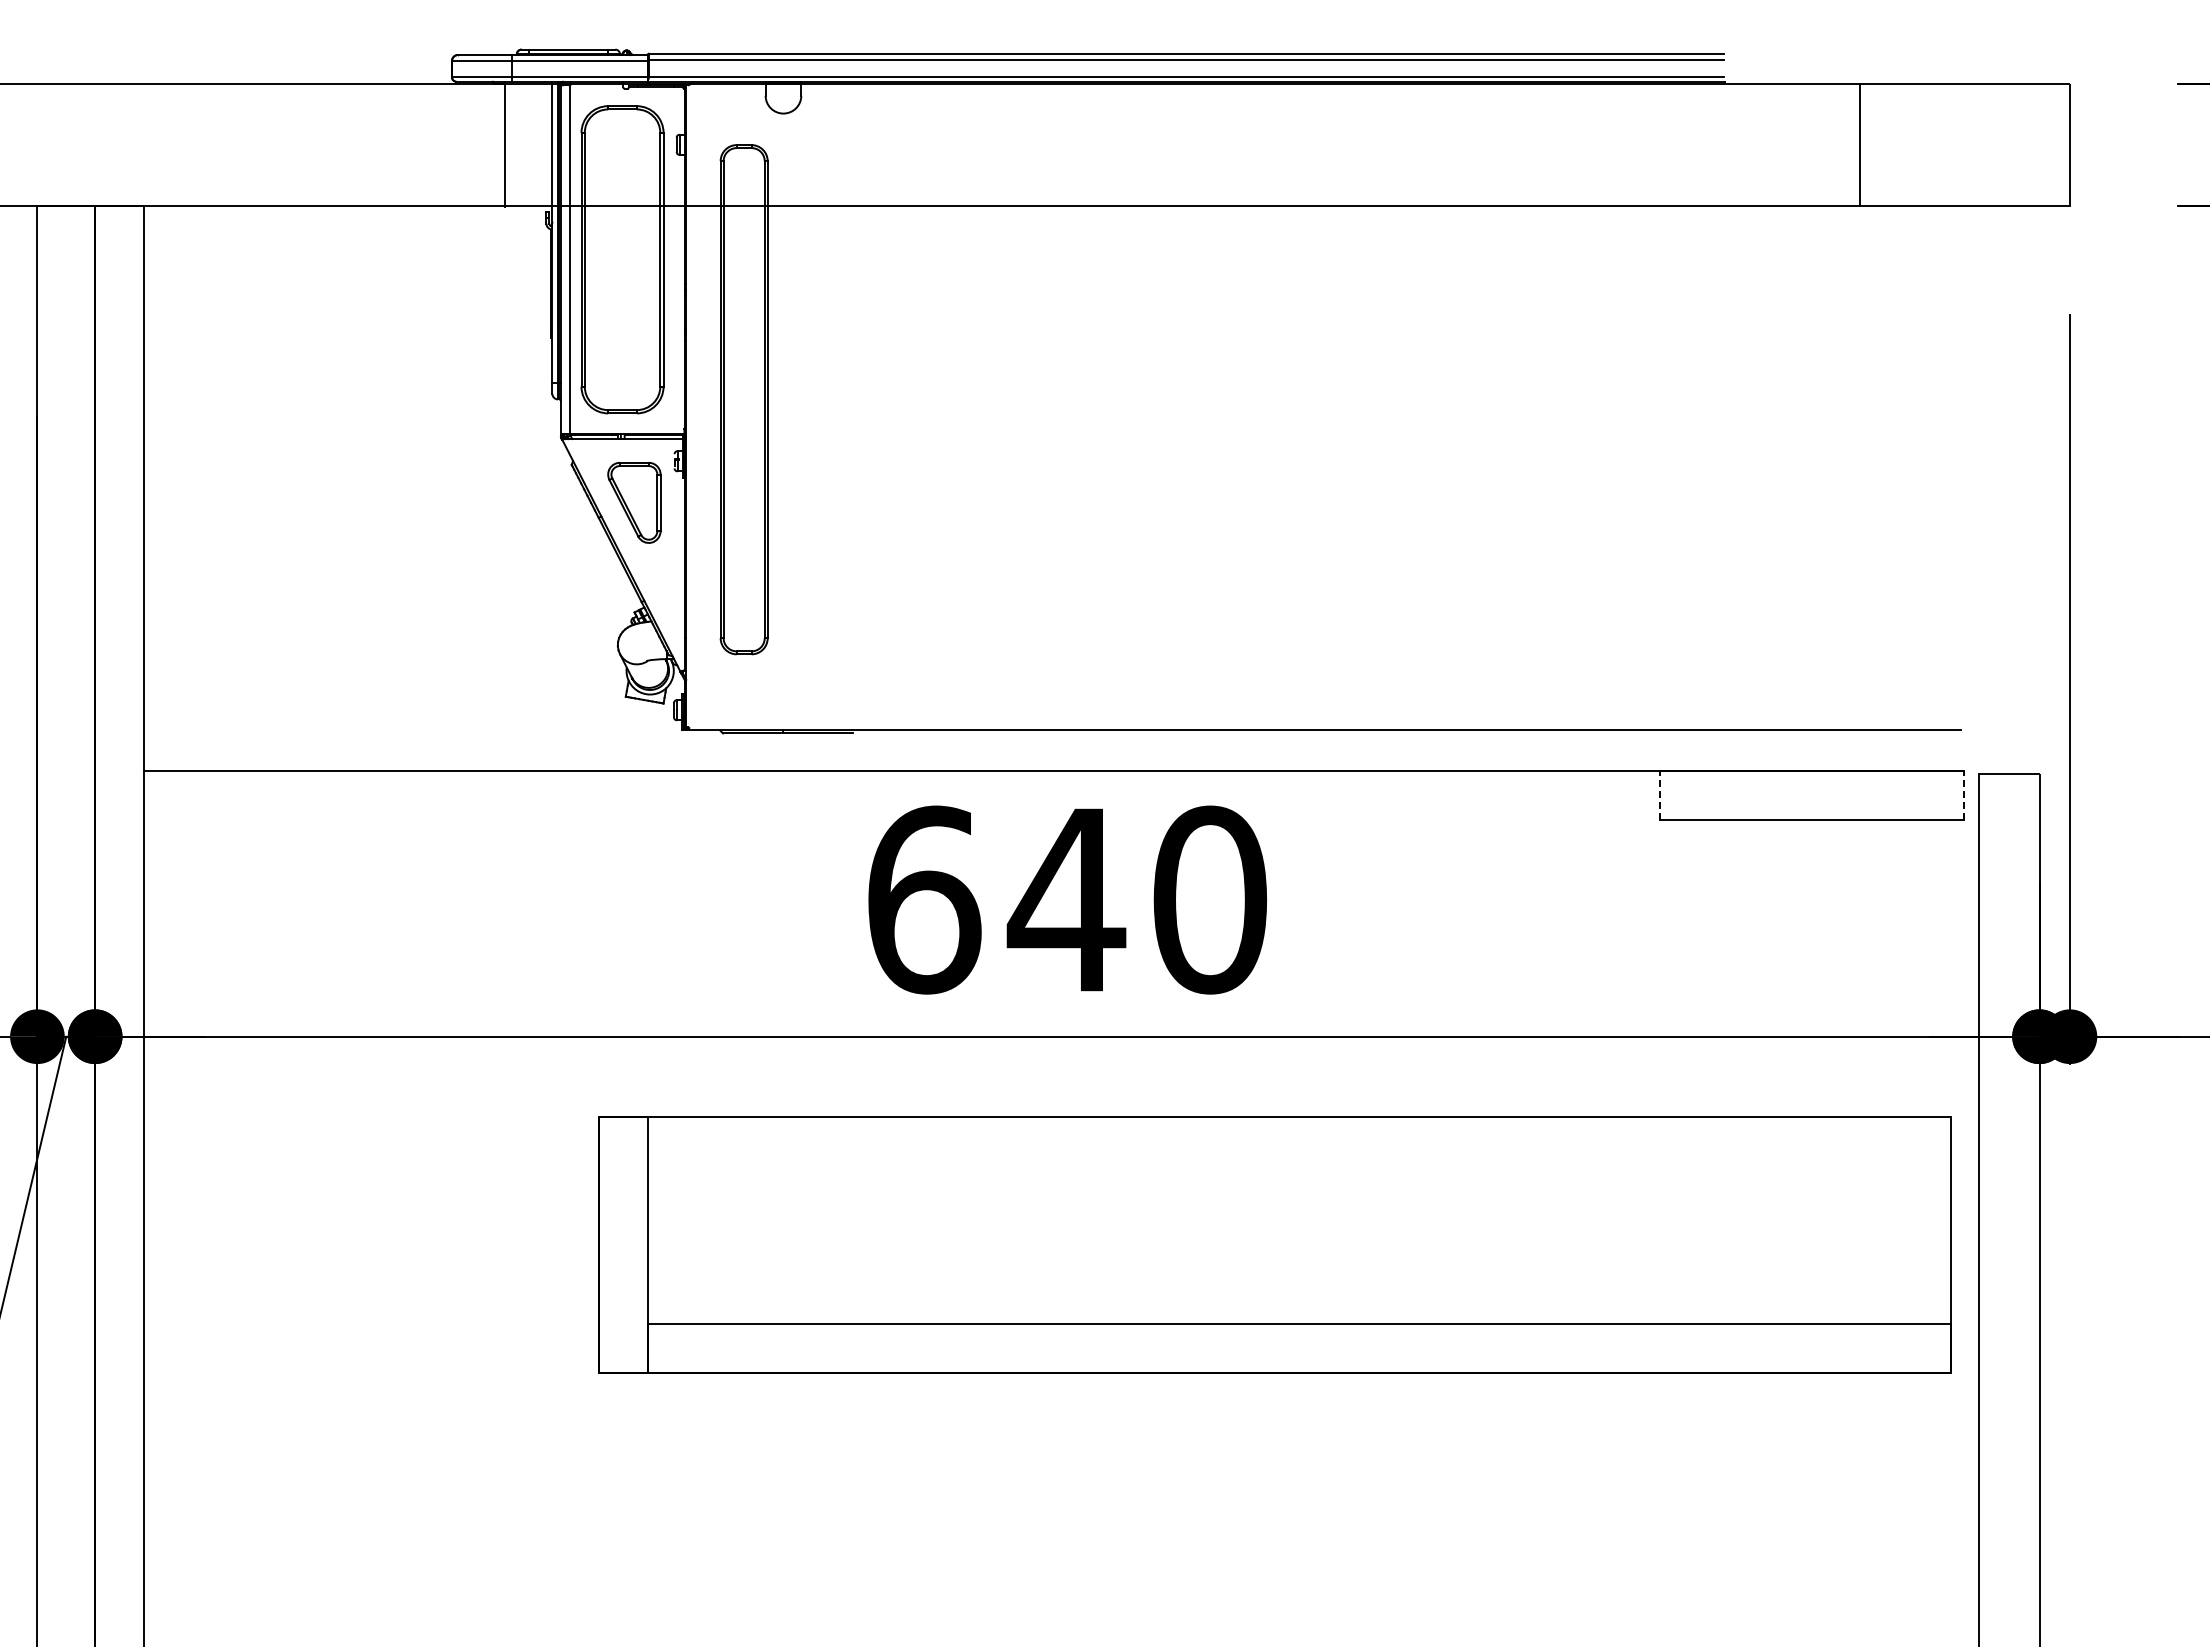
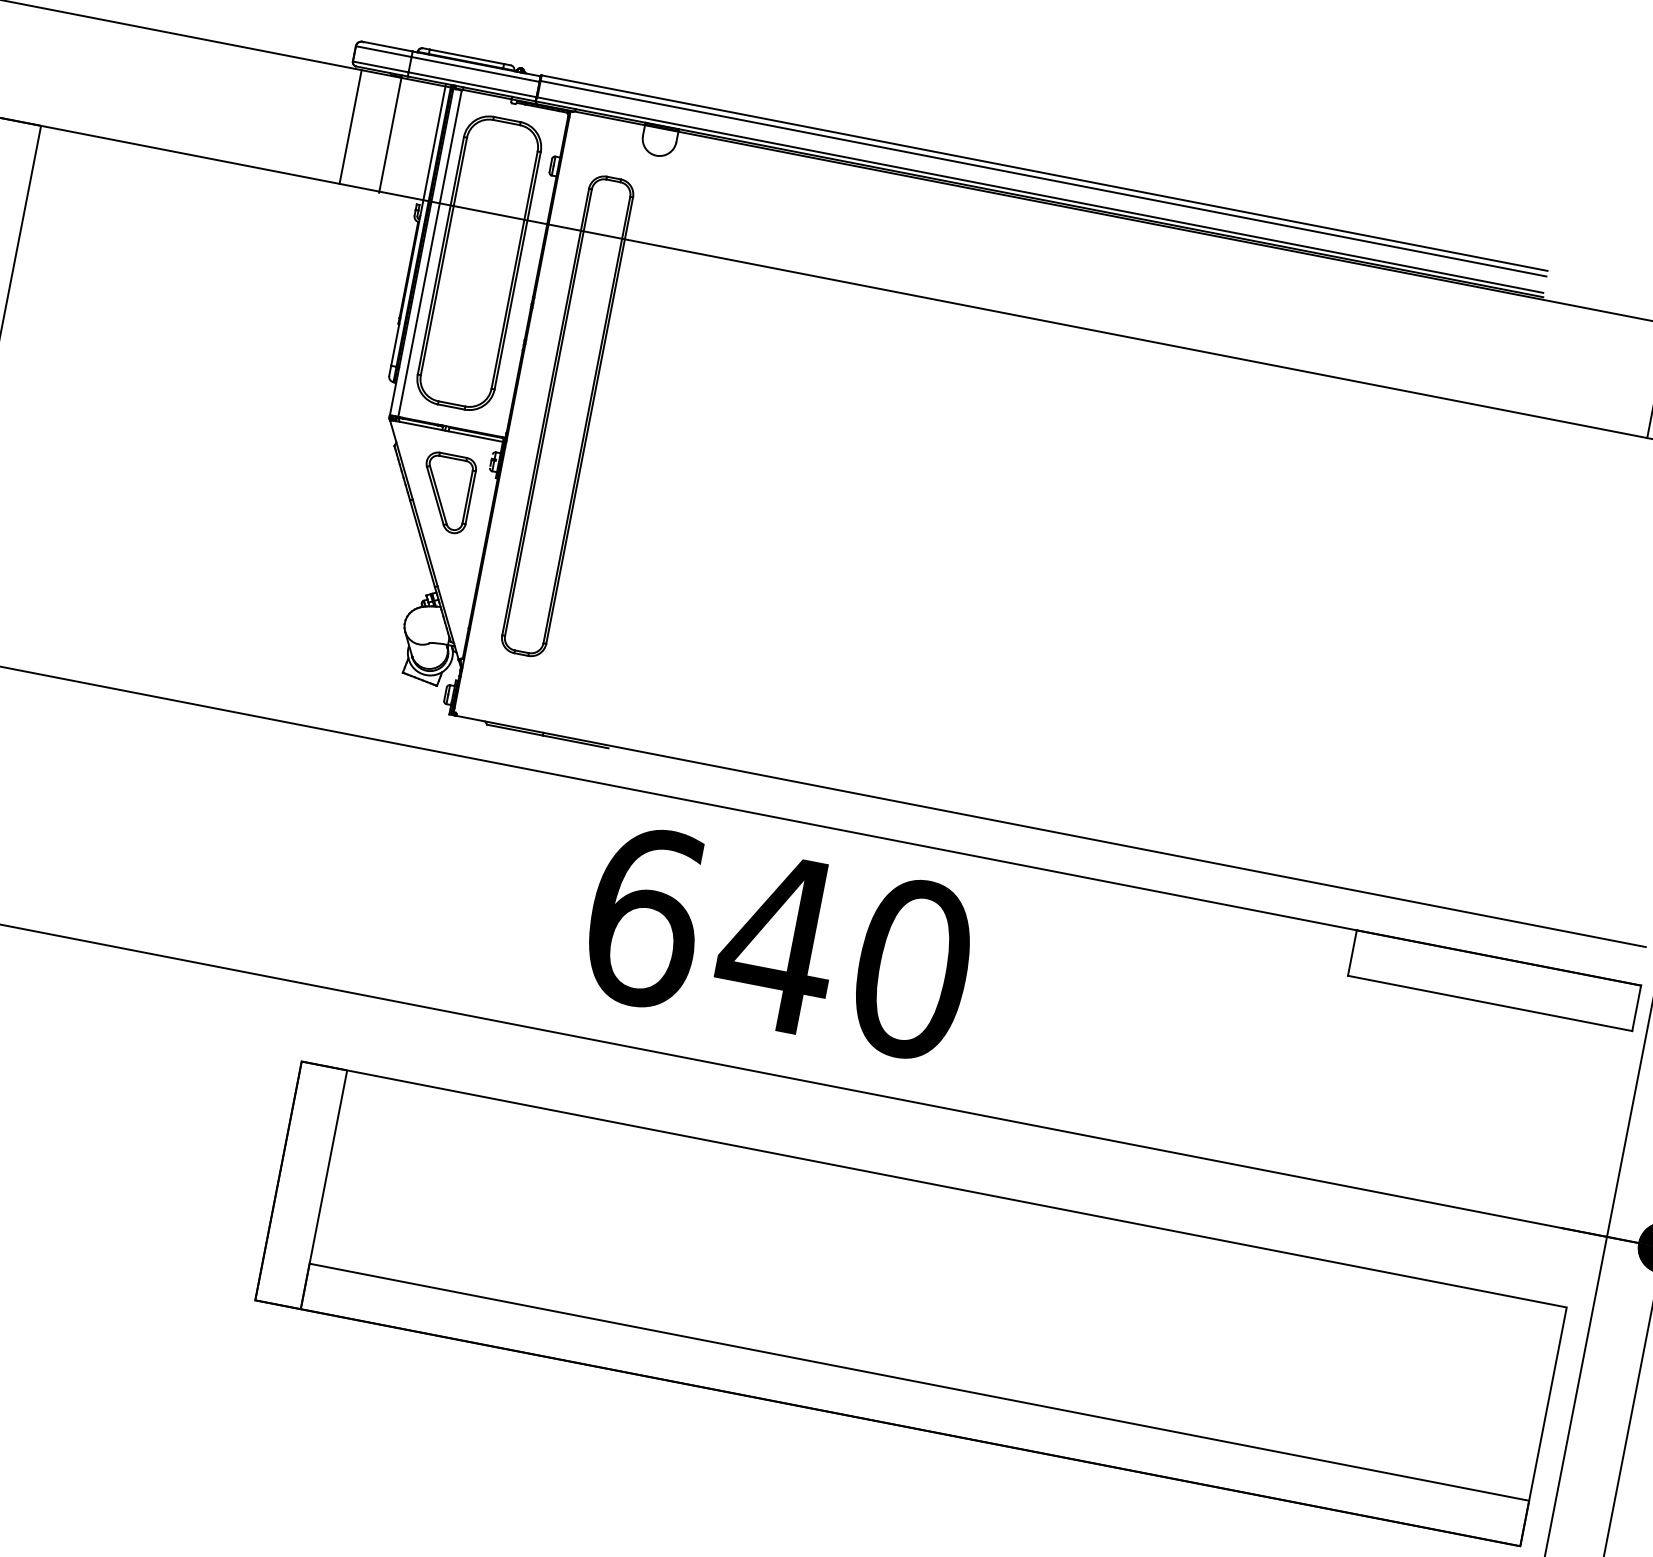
line: (462, 145) -> (350, 127), added
line: (1659, 794) -> (1352, 952), dashed -> solid
line: (1963, 794) -> (1636, 1007), dashed -> solid

